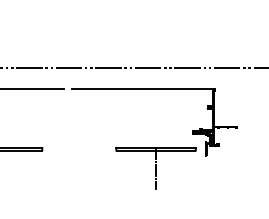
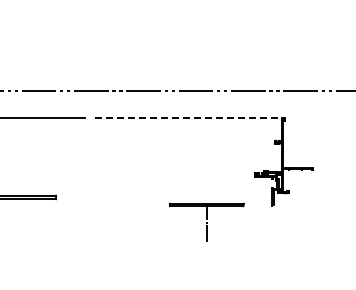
line: (142, 89) -> (188, 118), solid -> dashed
part: (156, 168) -> (206, 222), size x0.7

